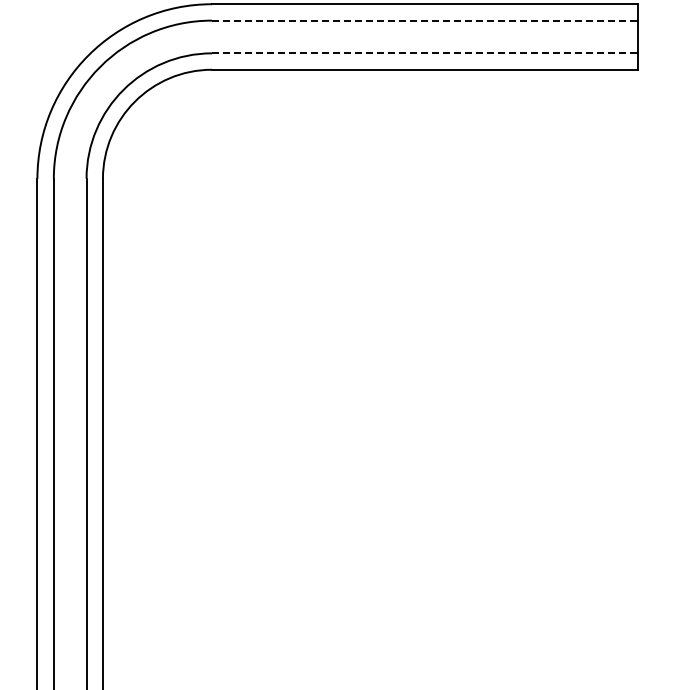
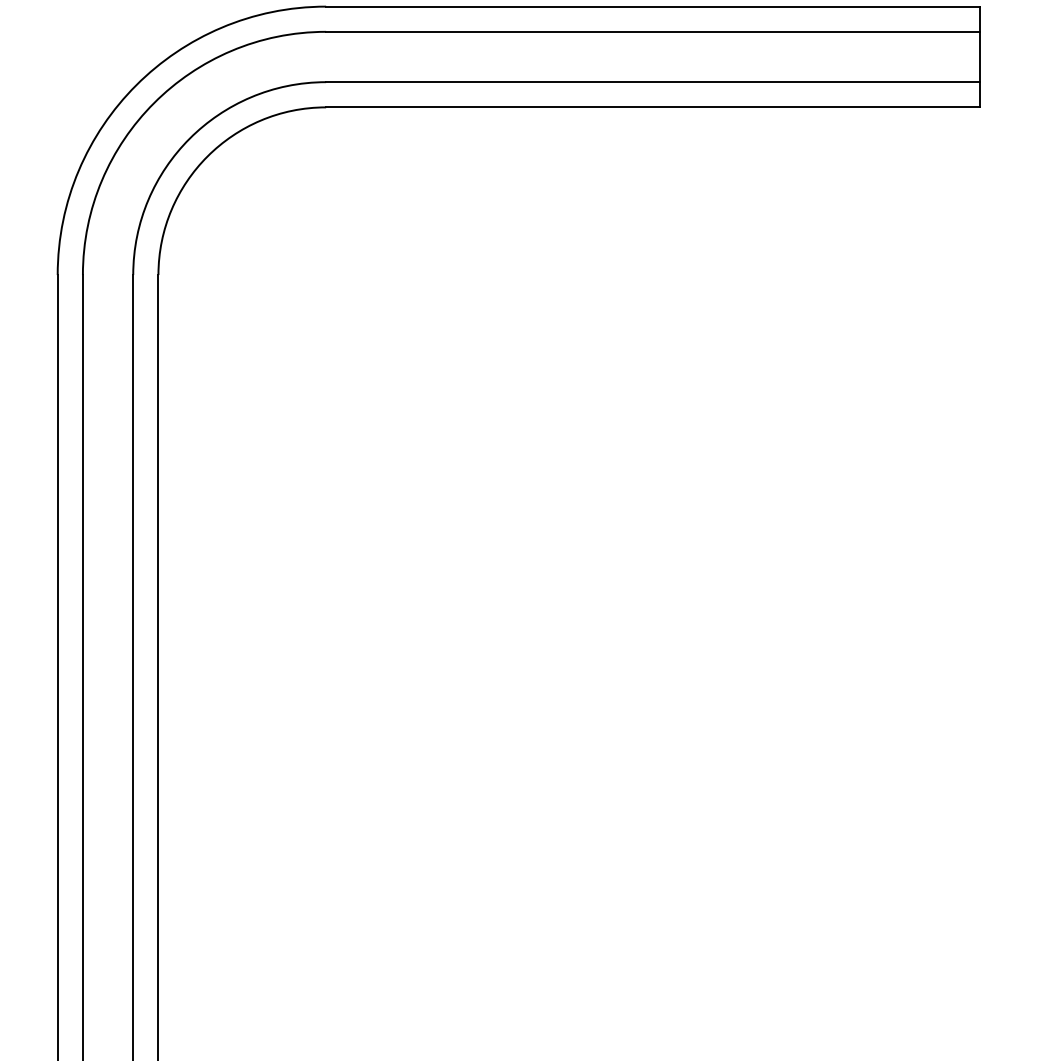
line: (424, 20) -> (652, 31), dashed -> solid
line: (424, 53) -> (652, 82), dashed -> solid

